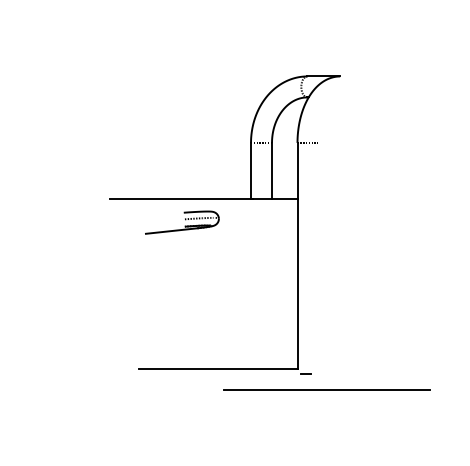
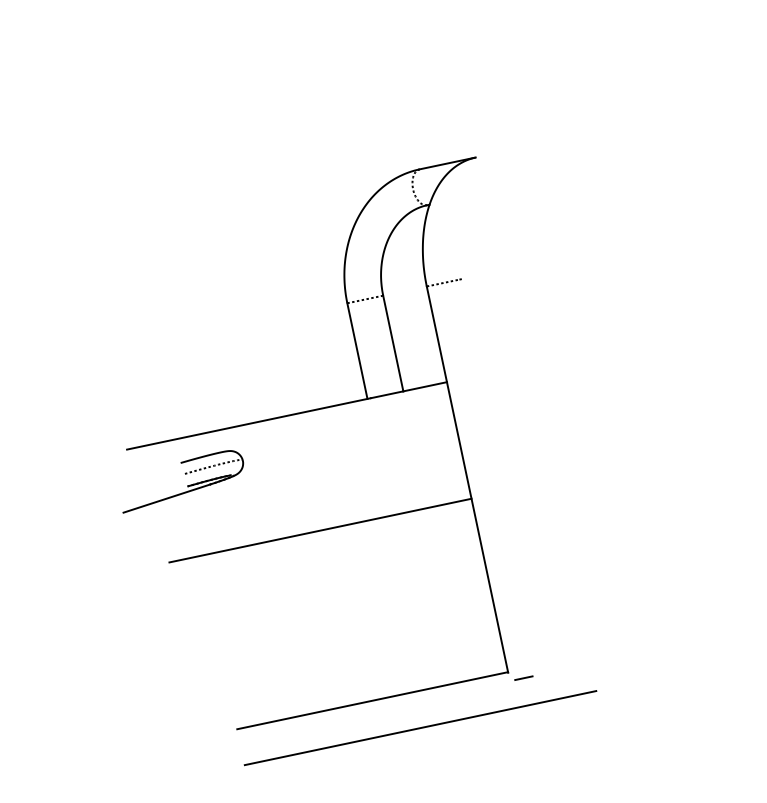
part: (182, 222) -> (181, 480), moved
line: (208, 267) -> (319, 531), added
line: (326, 389) -> (419, 728), moved

